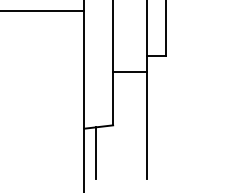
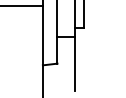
line: (95, 152) -> (48, 77), removed

